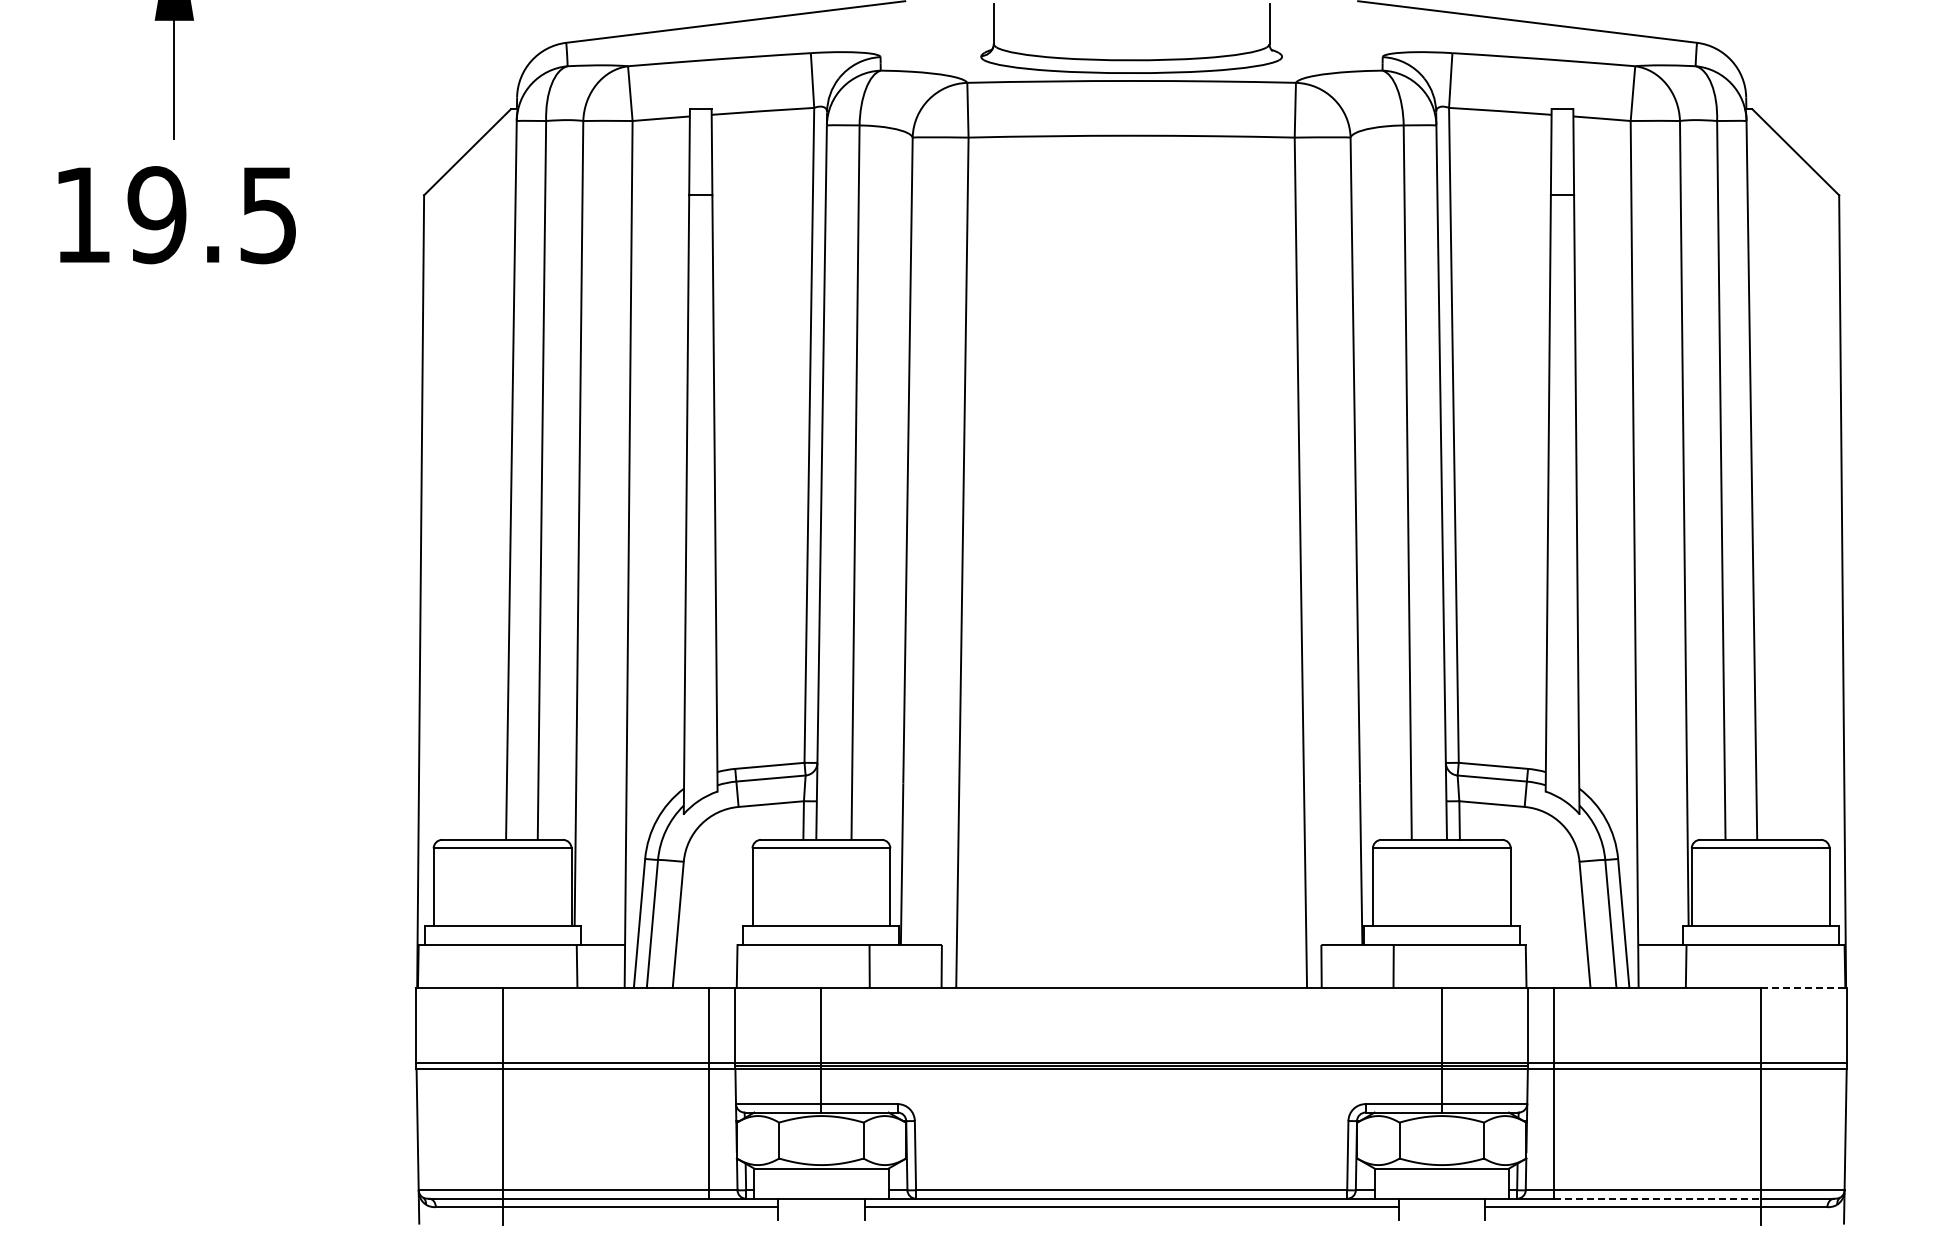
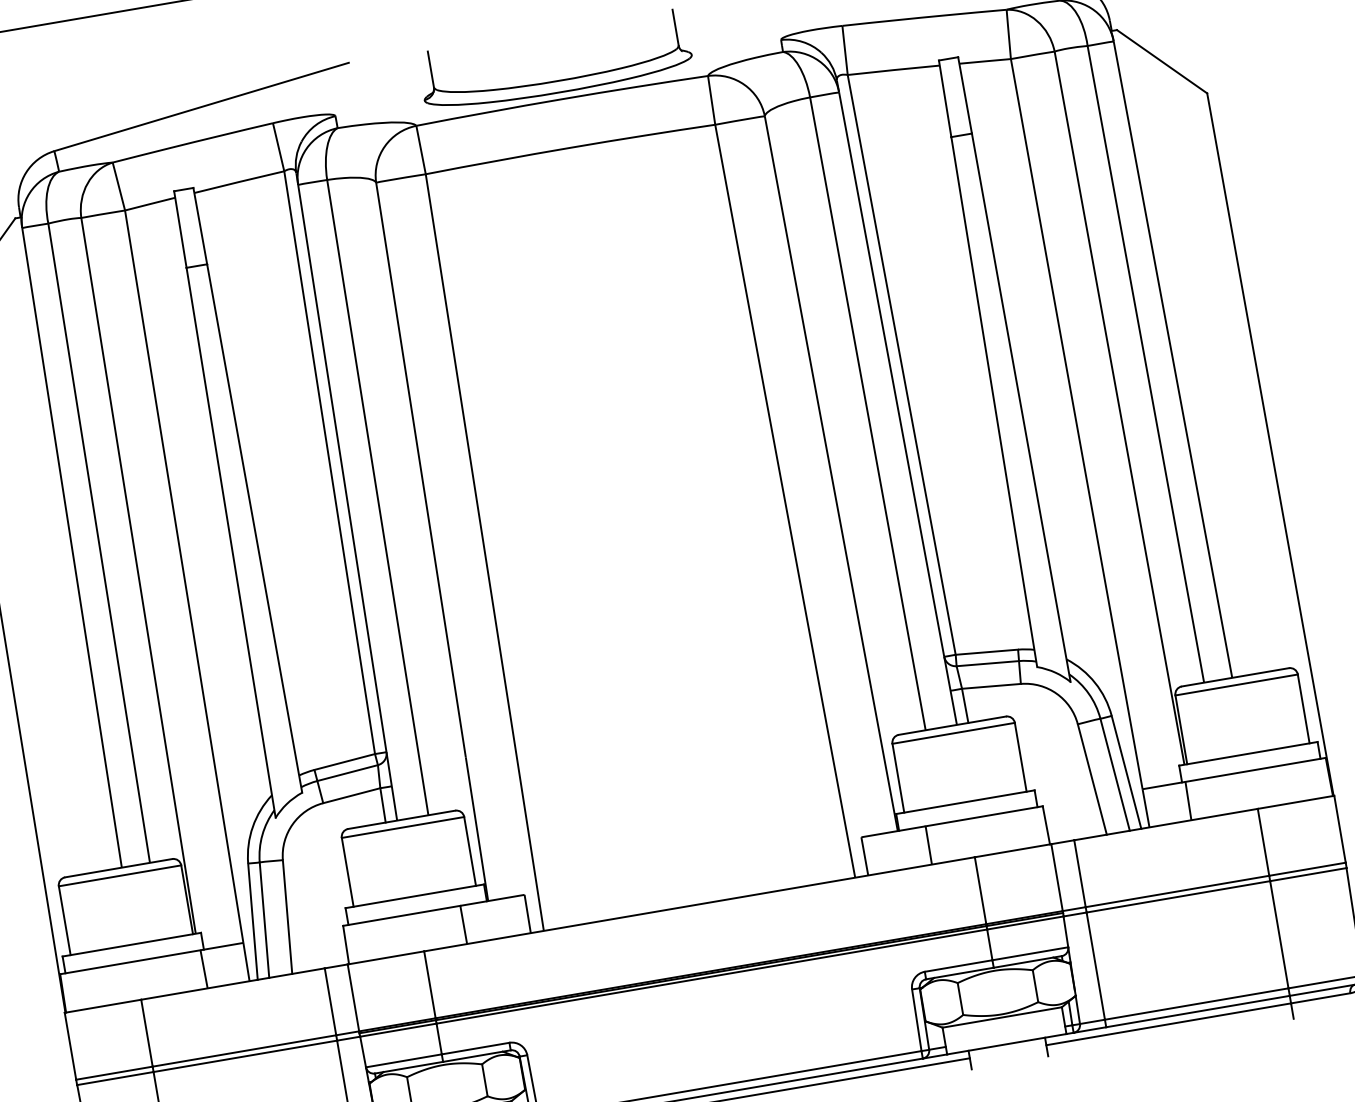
line: (1804, 988) -> (1296, 802), dashed -> solid
line: (1657, 1198) -> (1198, 1011), dashed -> solid

